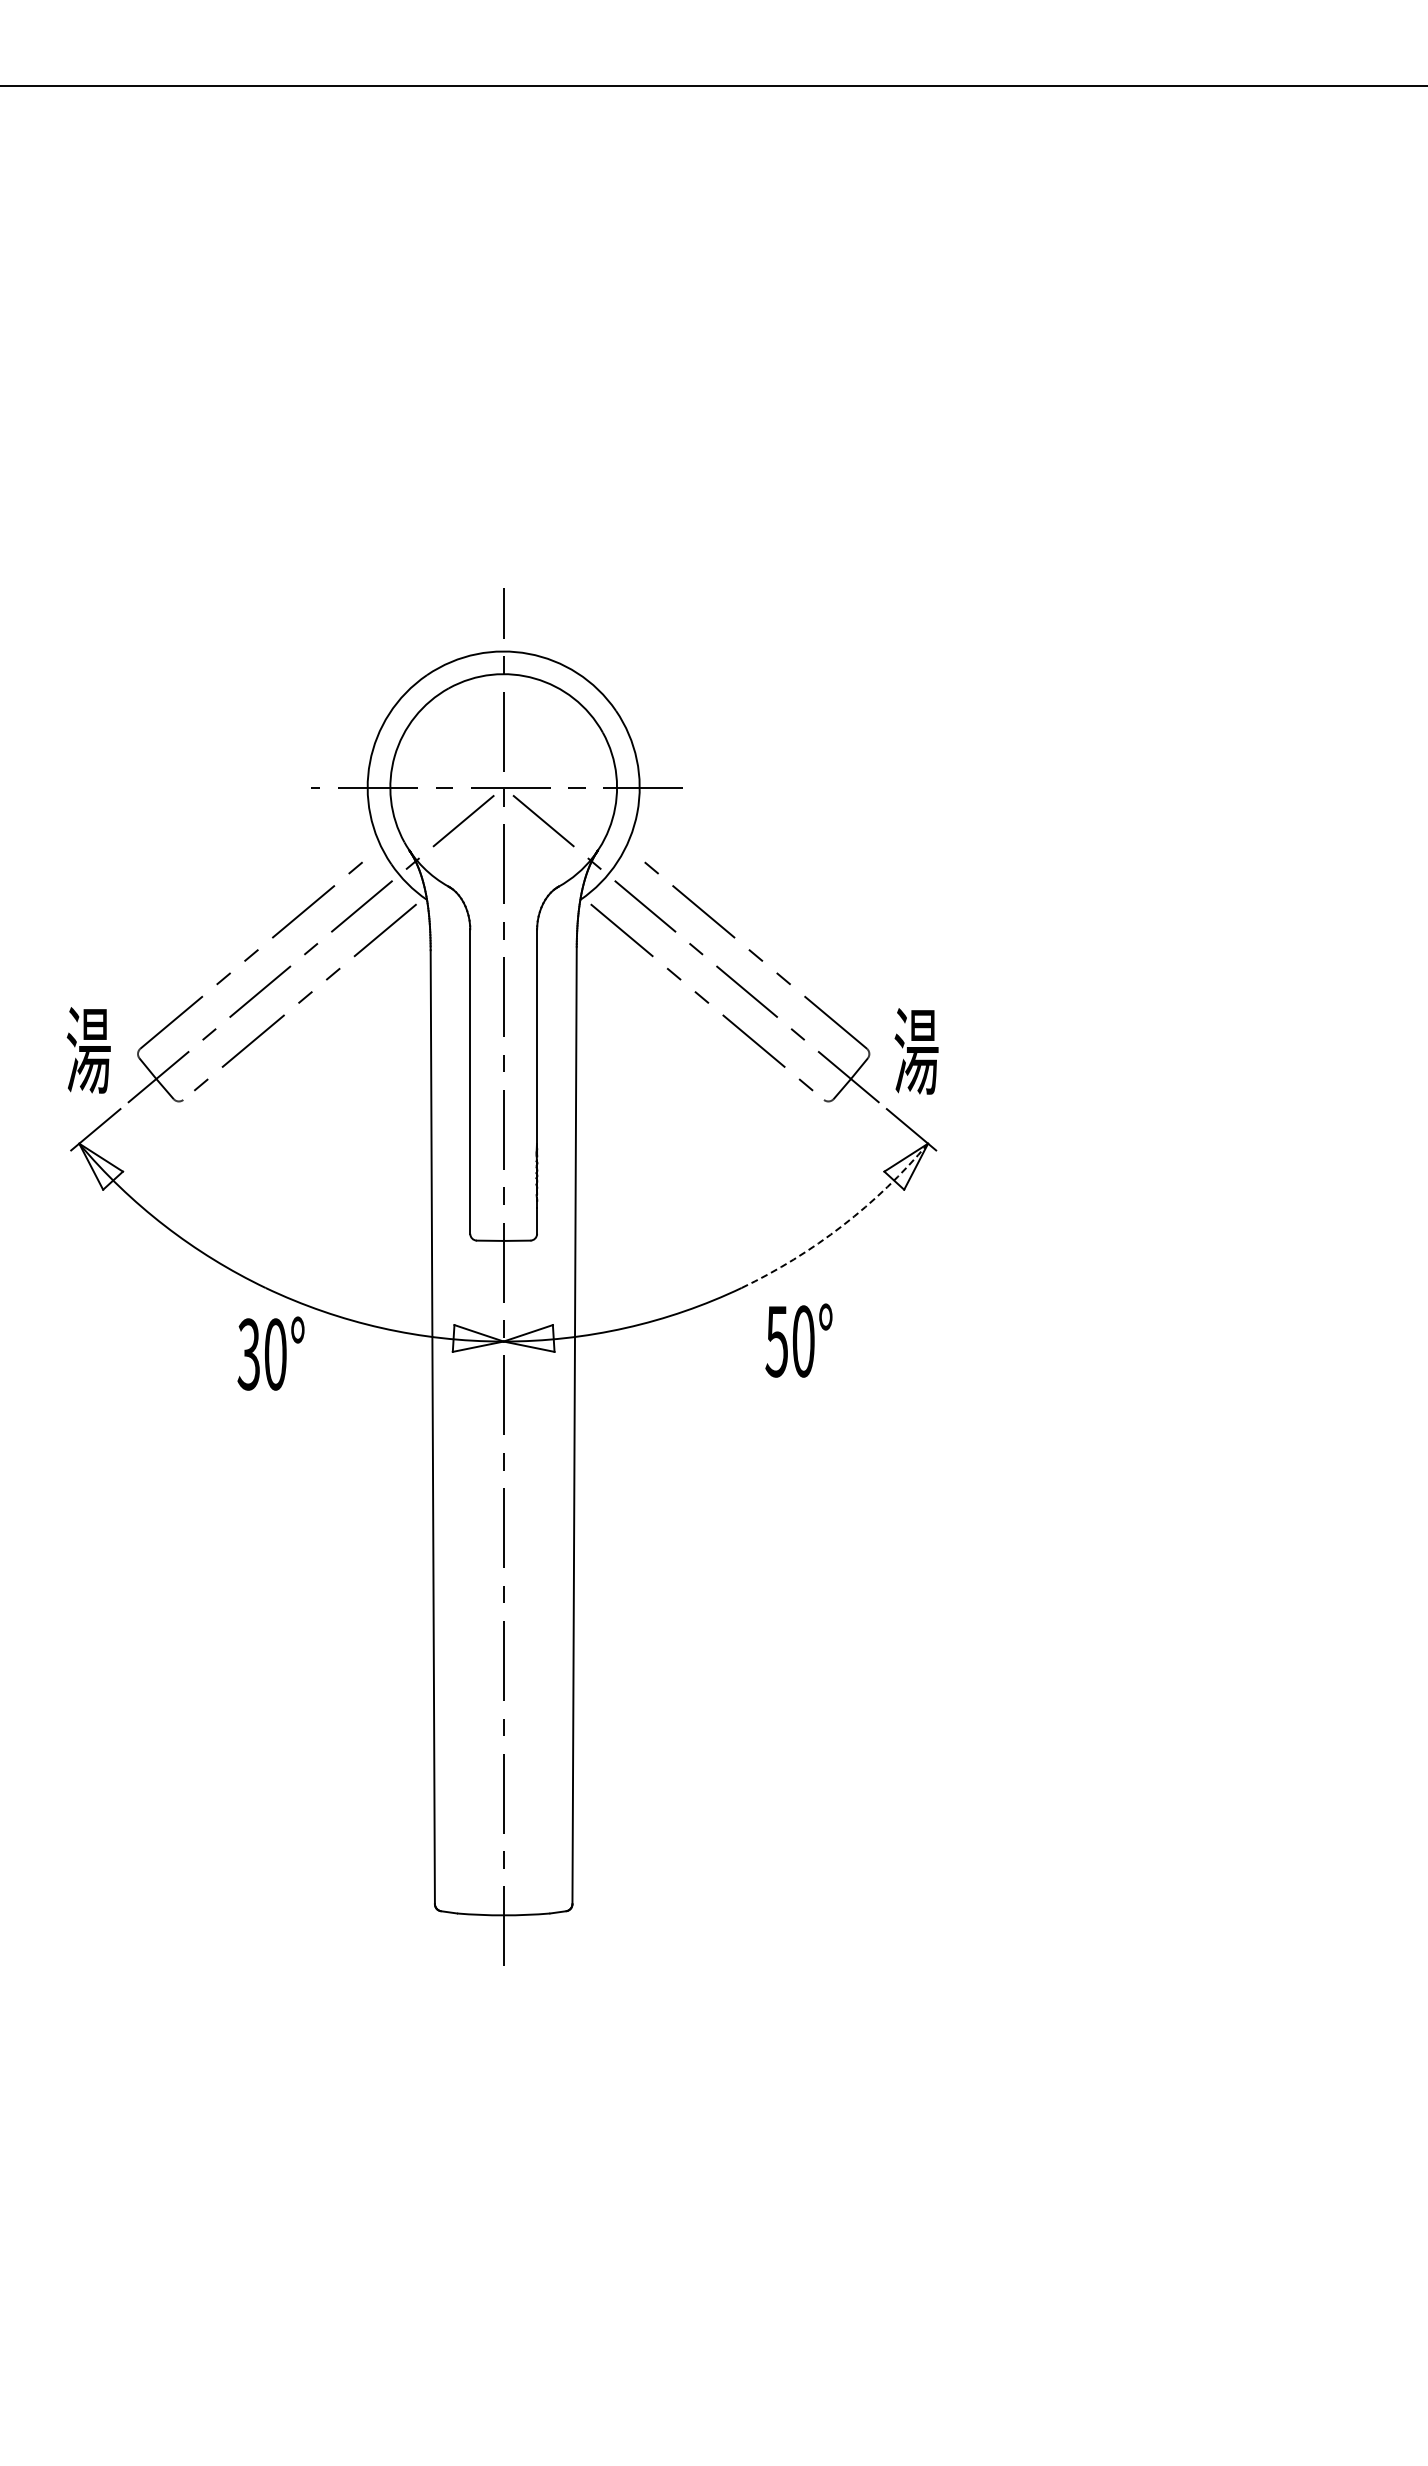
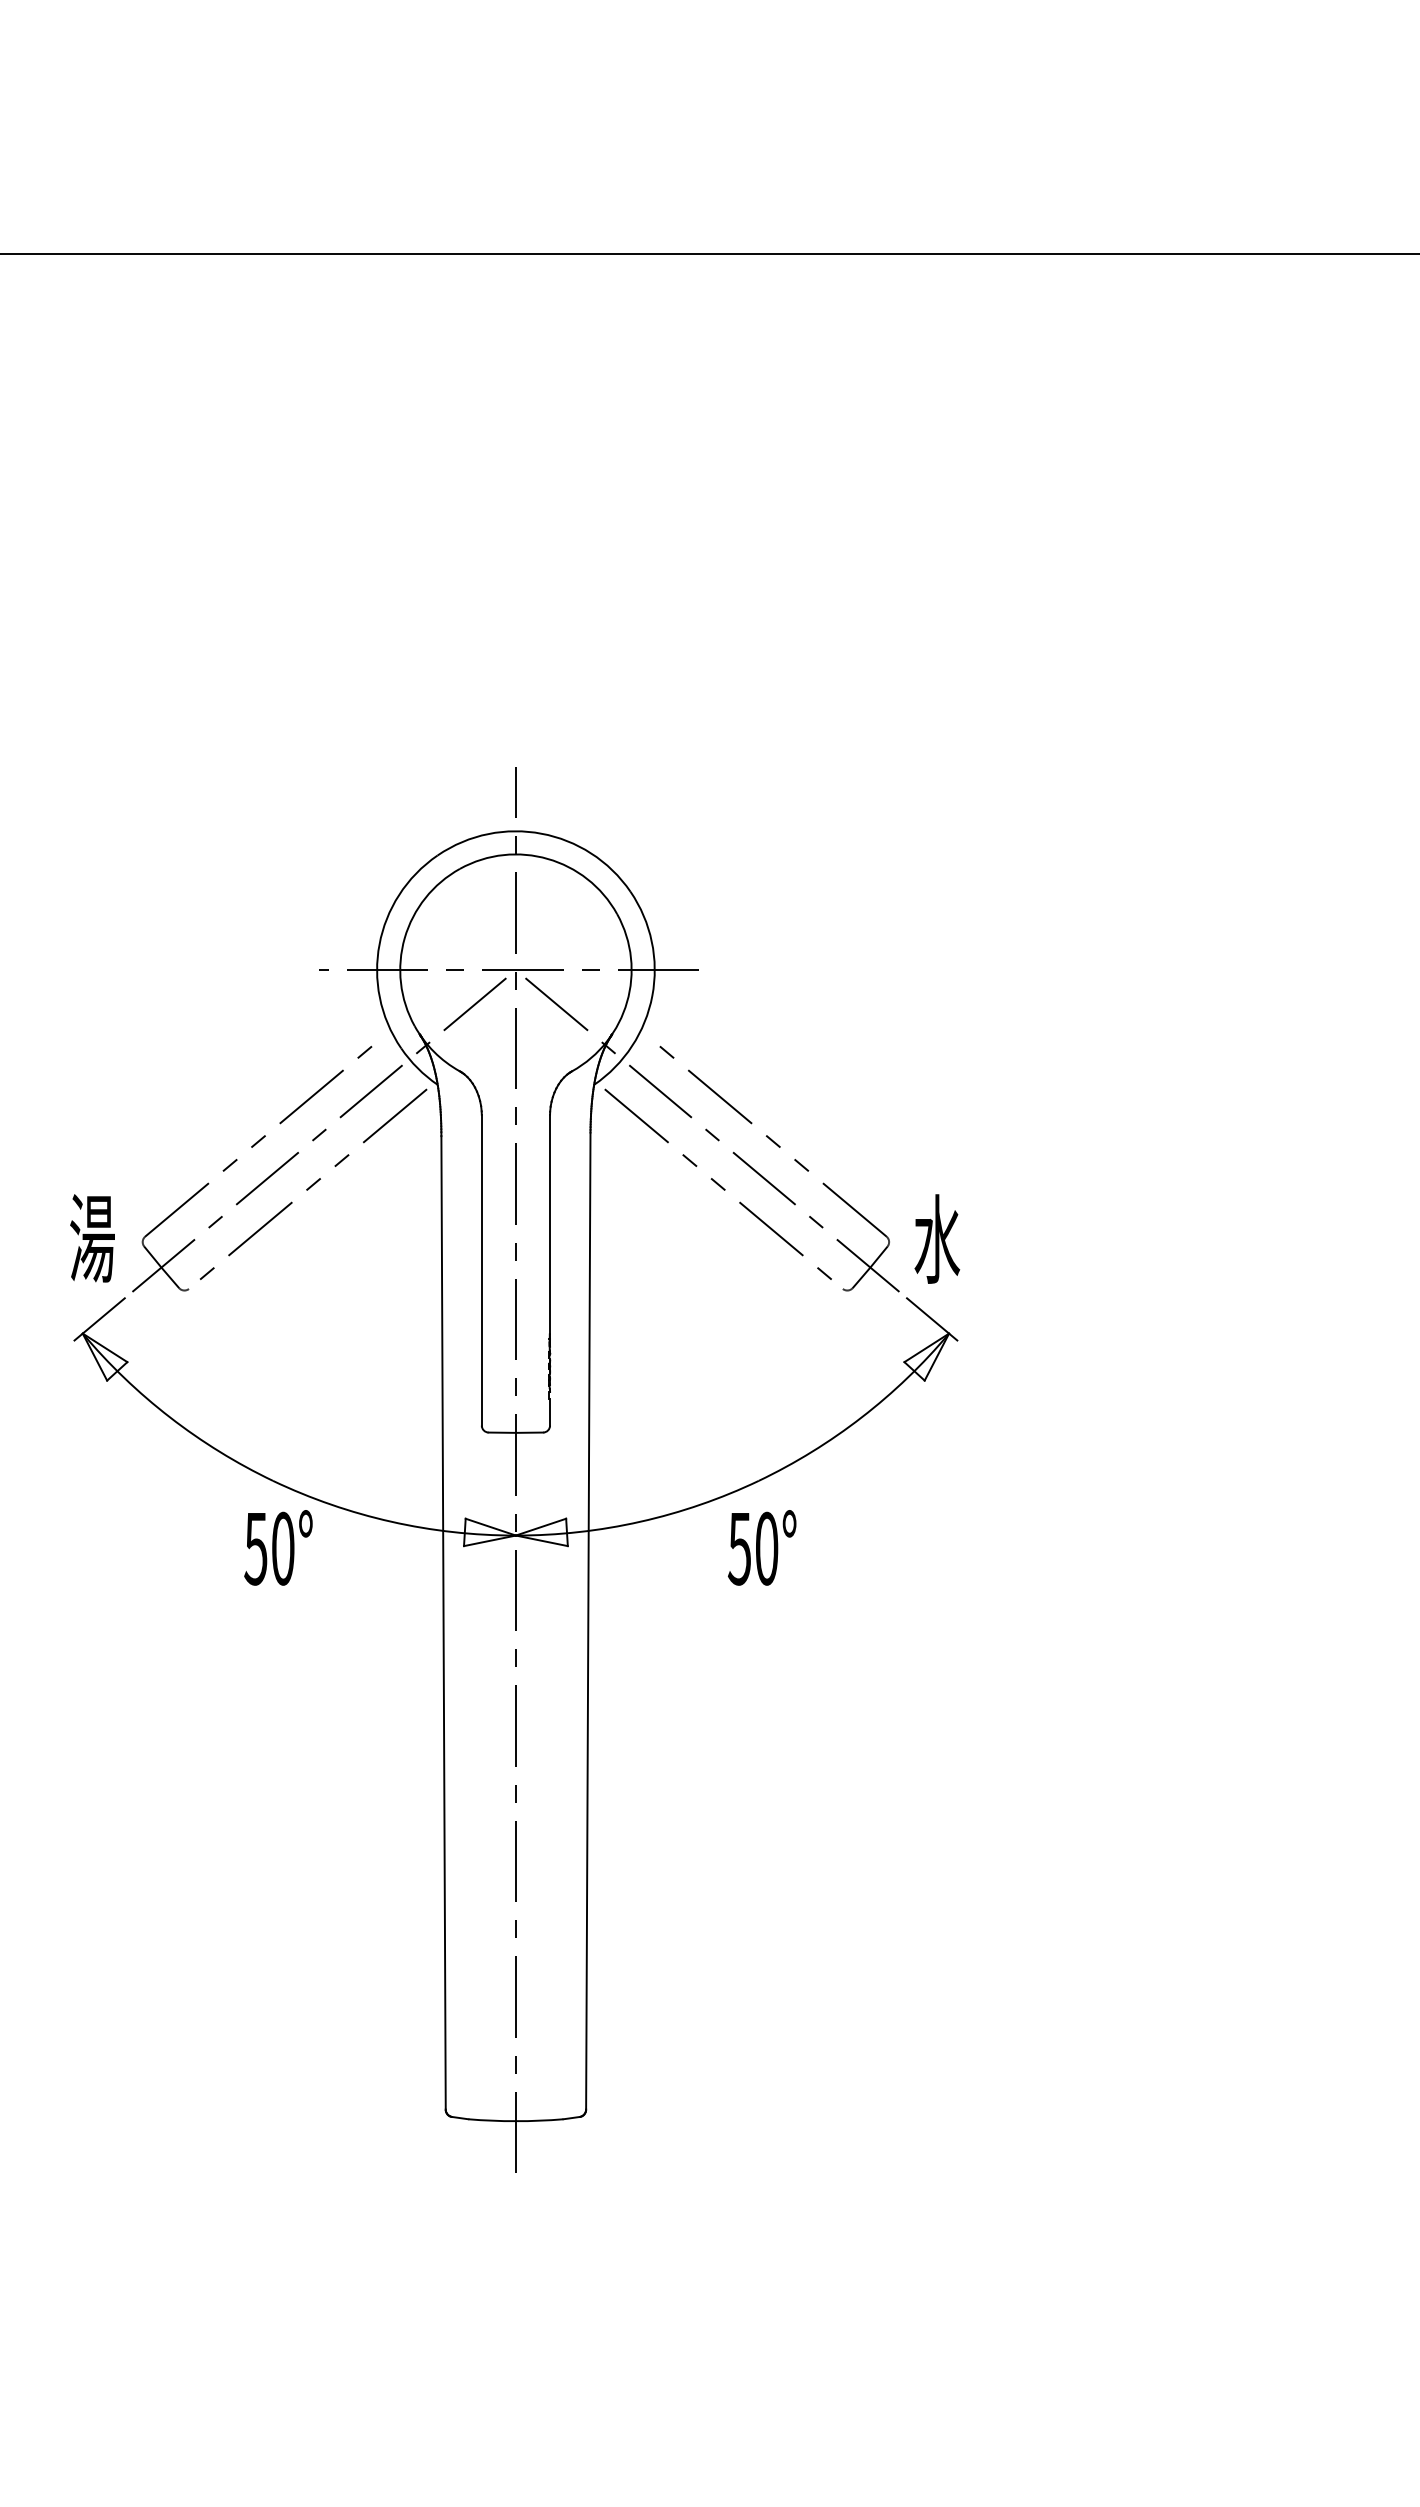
text: (916, 1050) -> (937, 1238), 湯 -> 水
arc: (842, 1225) -> (861, 1417), dashed -> solid
text: (798, 1340) -> (761, 1547), moved
text: (248, 1354) -> (255, 1548), 30° -> 50°

